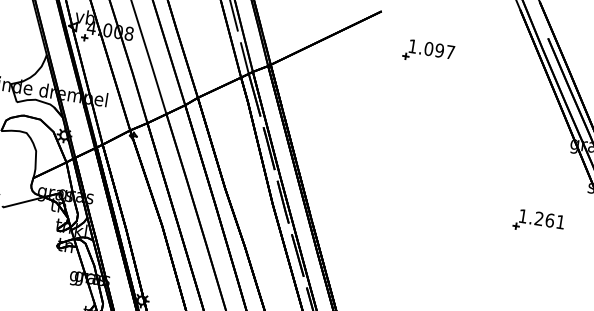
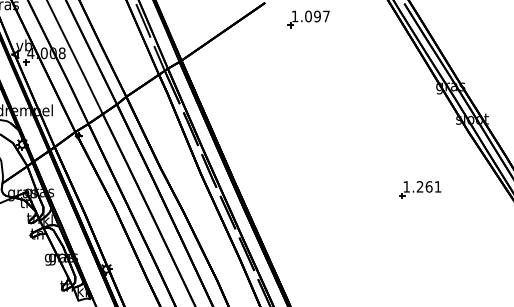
part: (428, 52) -> (308, 19), moved
part: (539, 221) -> (420, 189), moved

